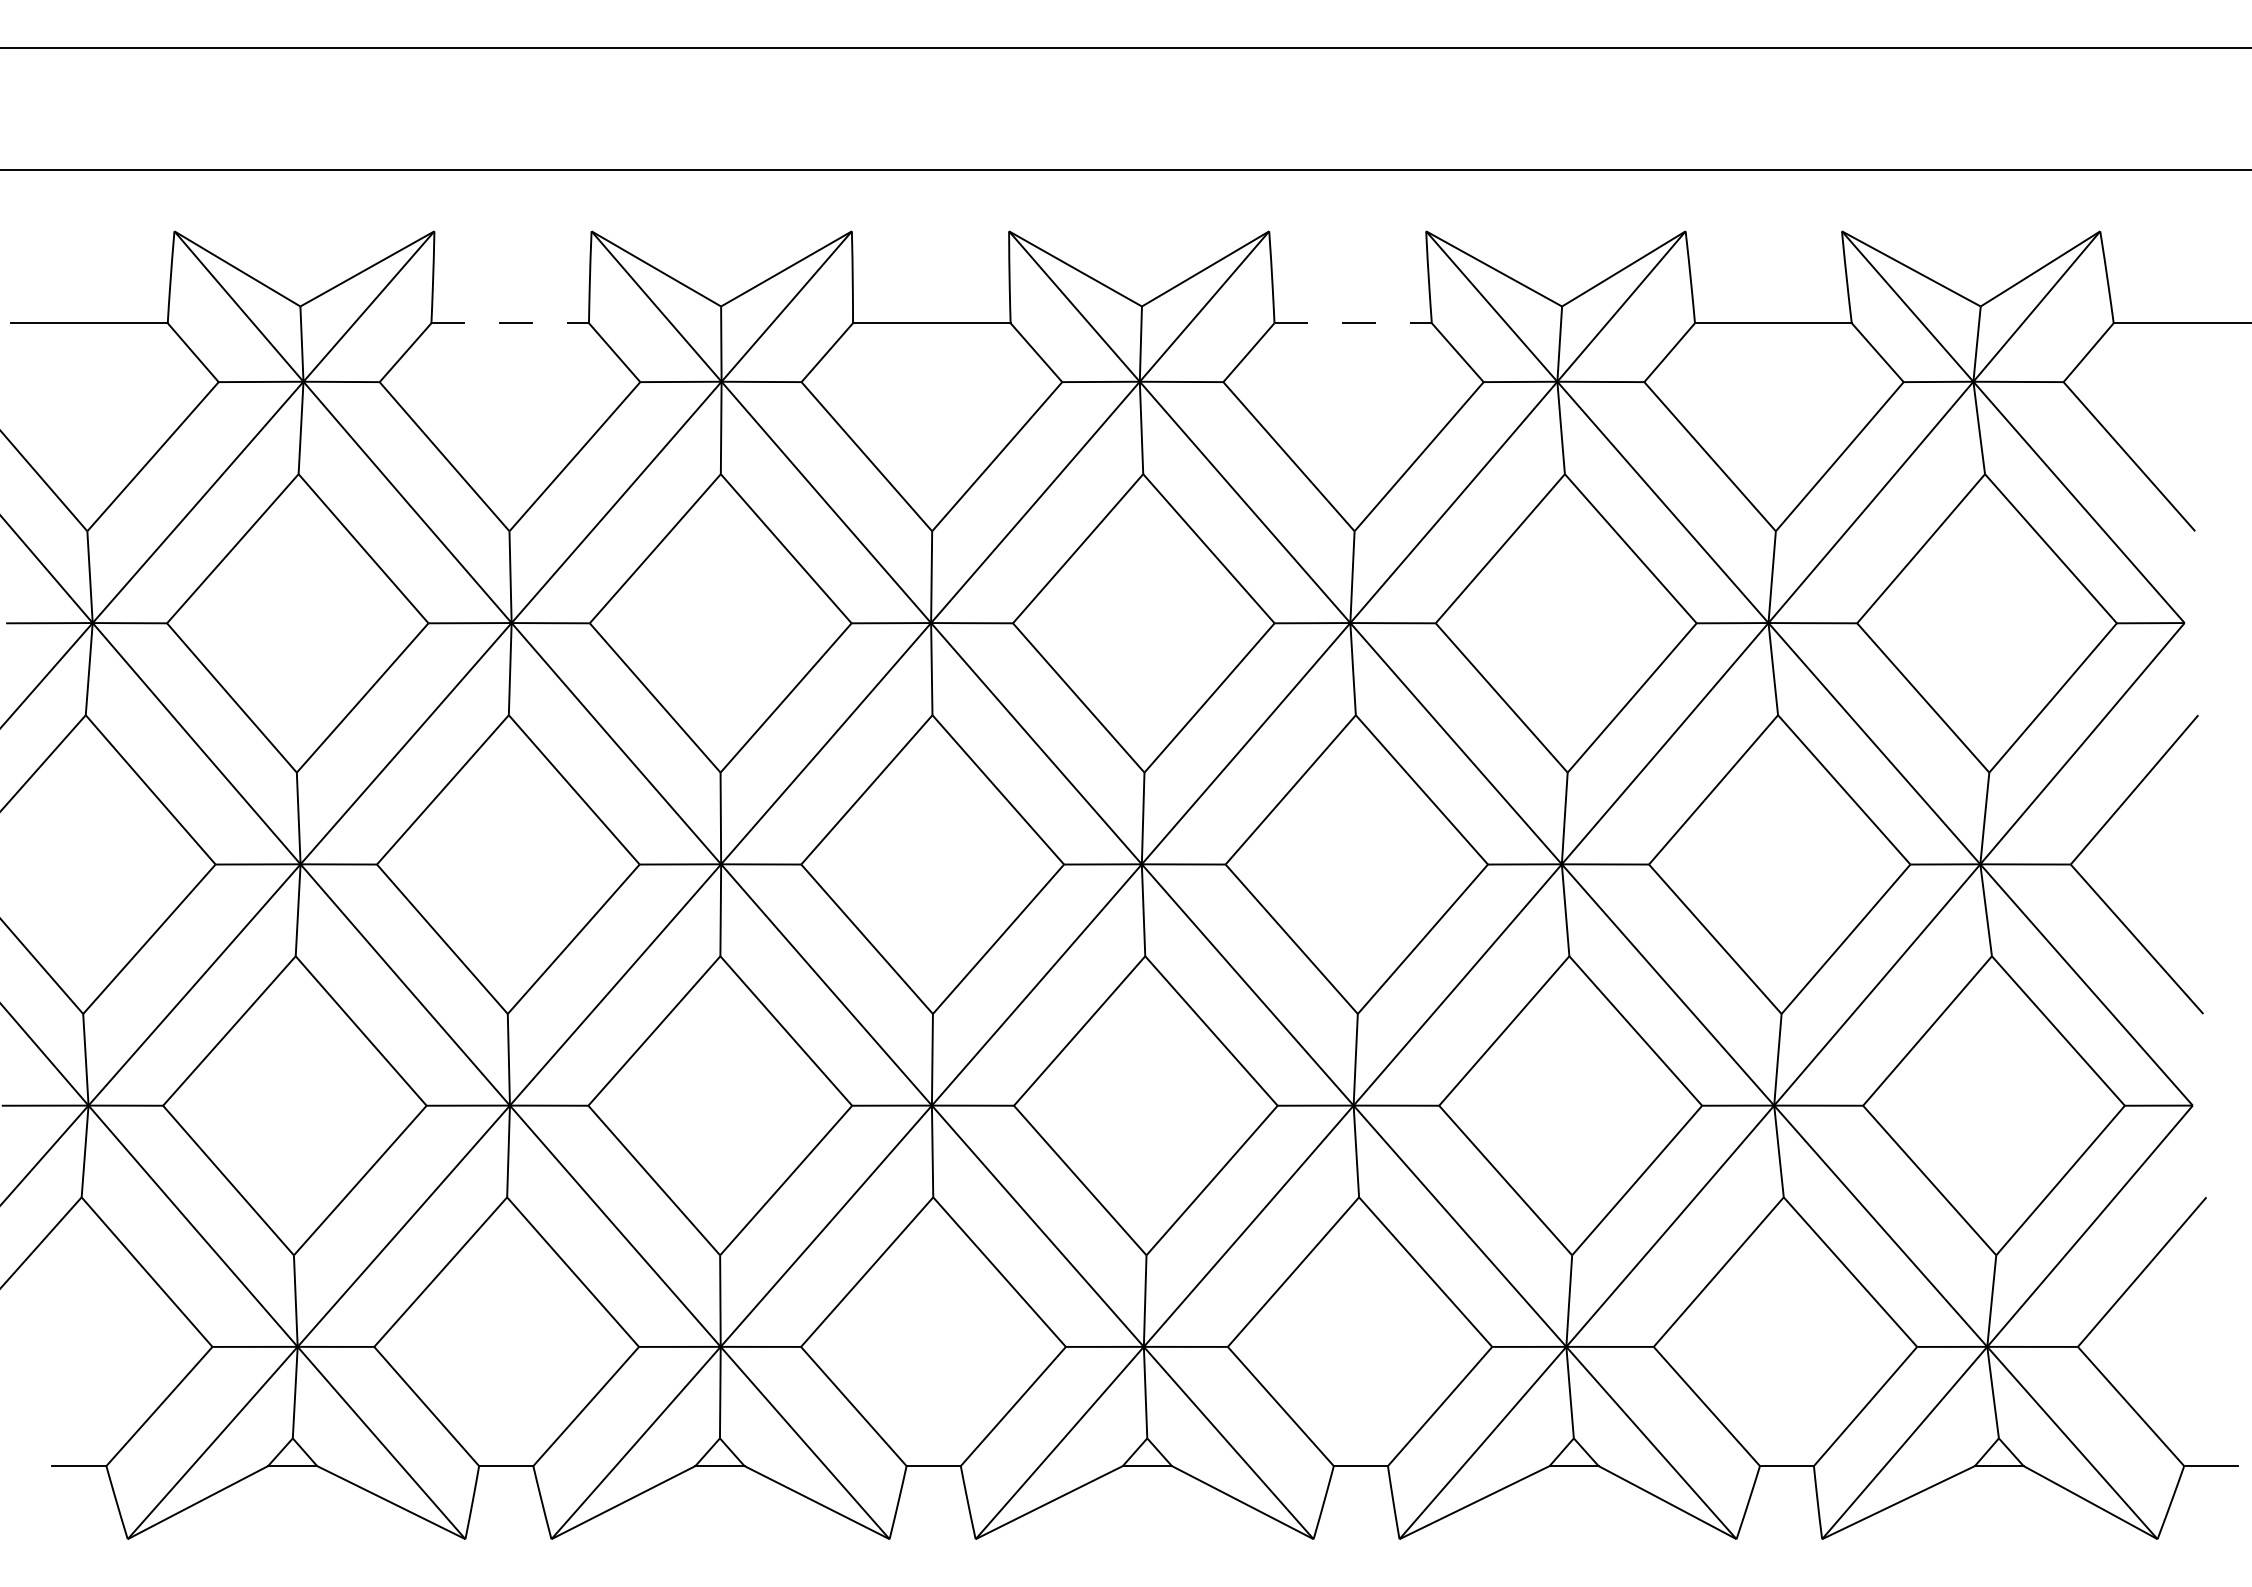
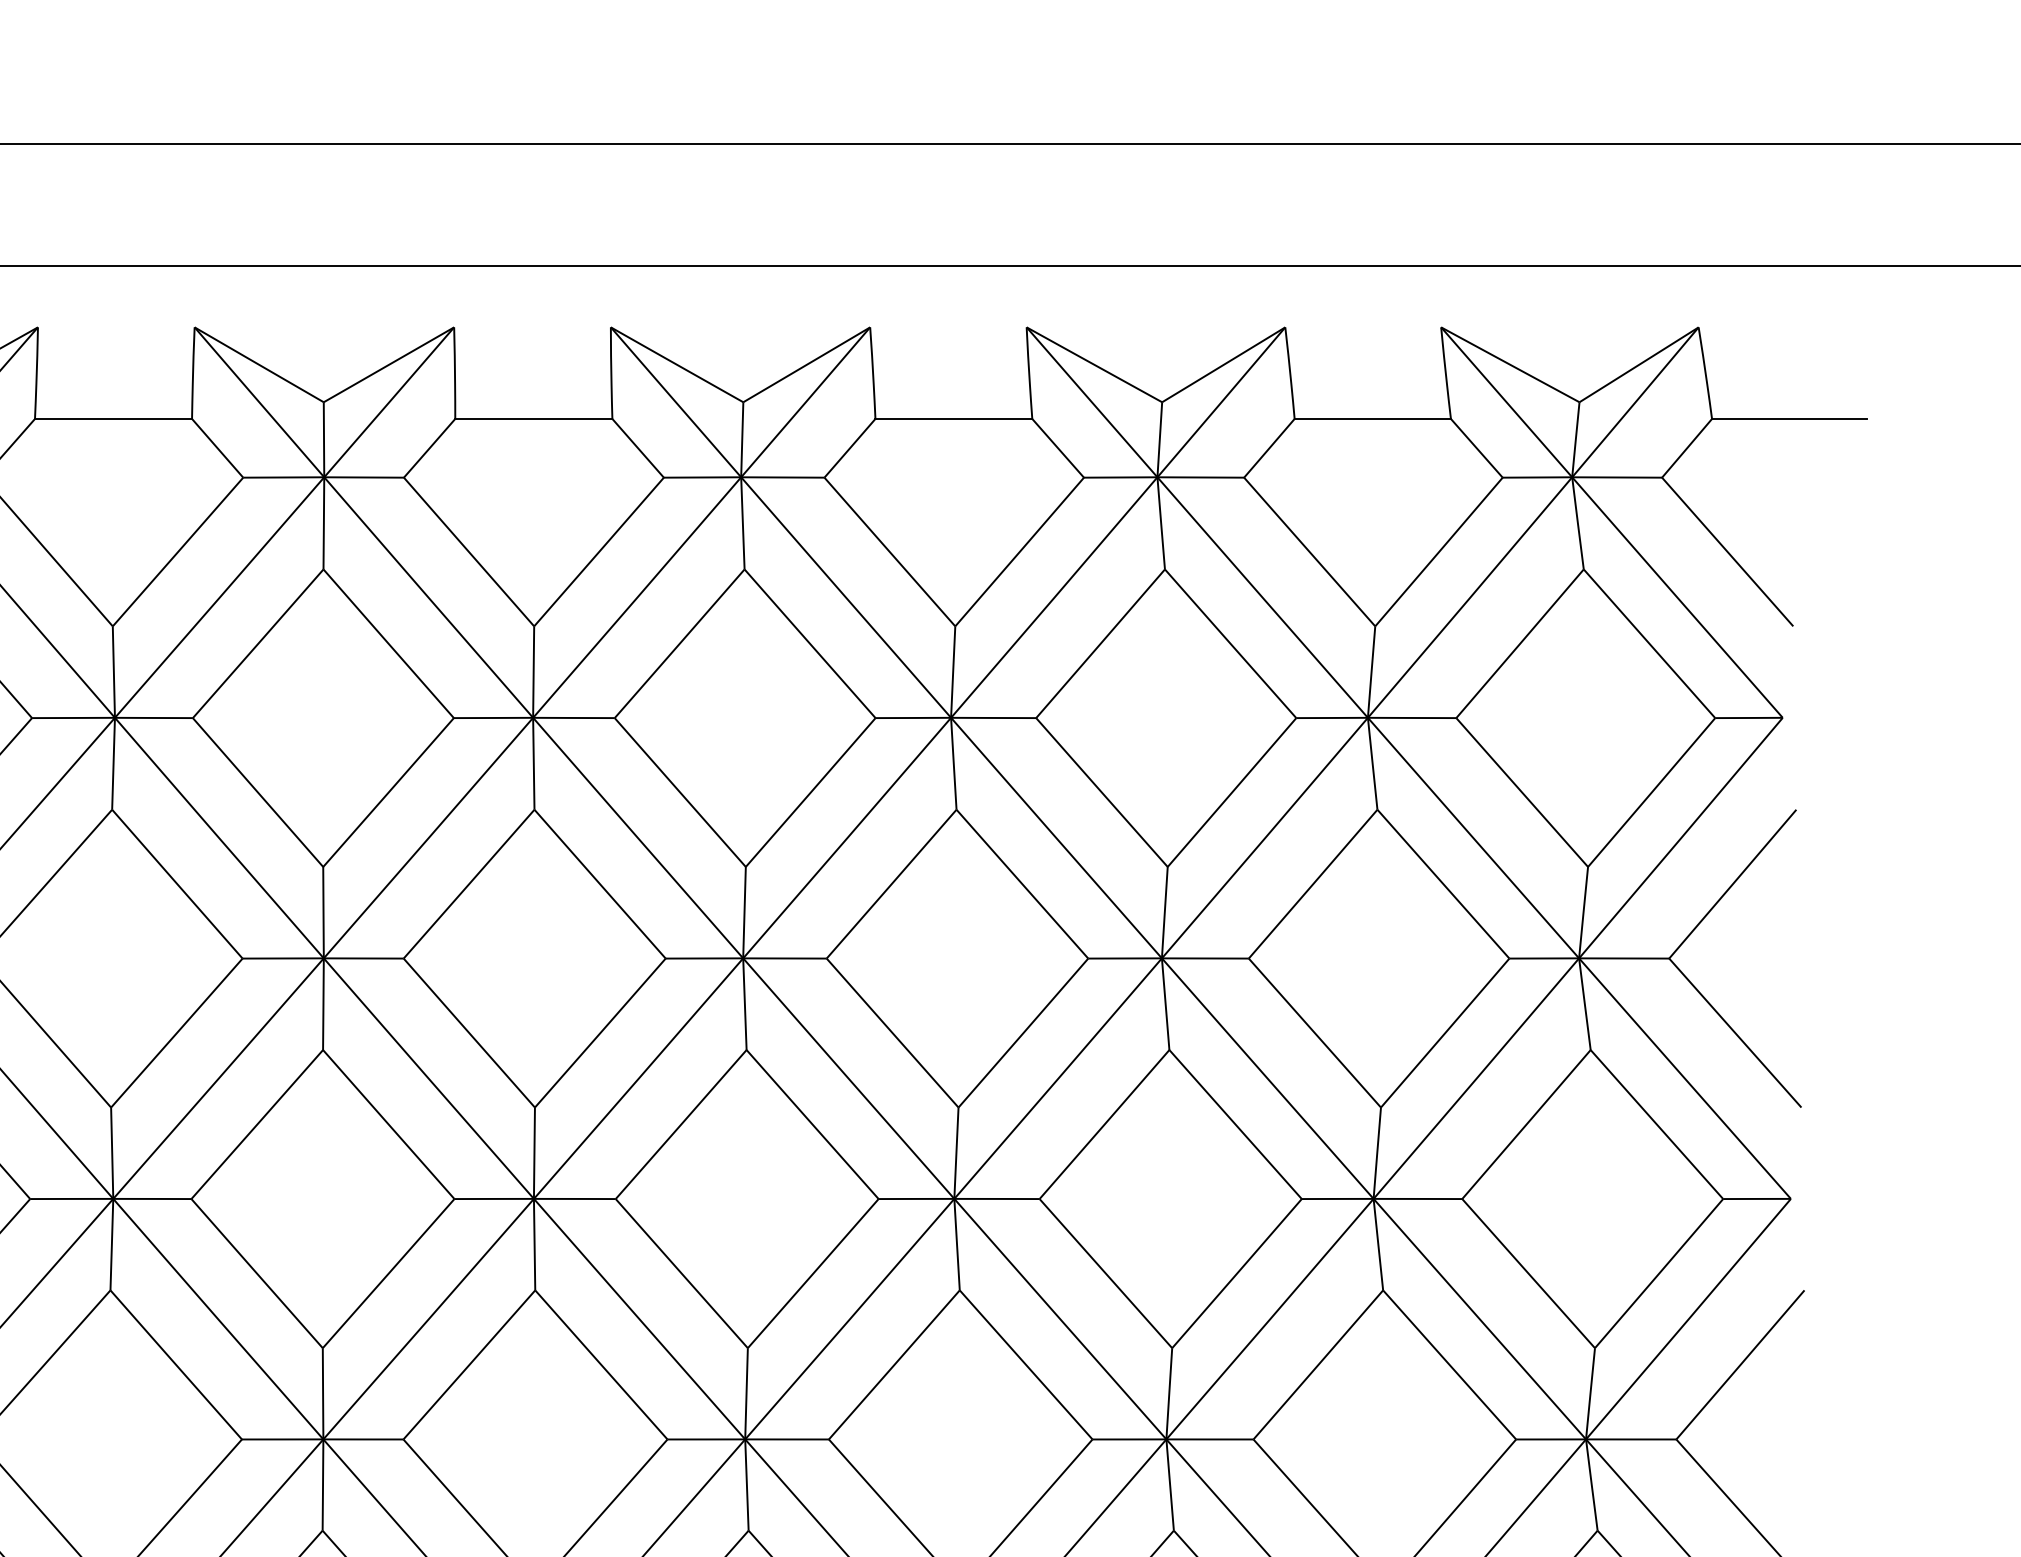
line: (510, 323) -> (113, 419), dashed -> solid
line: (1353, 323) -> (954, 419), dashed -> solid

